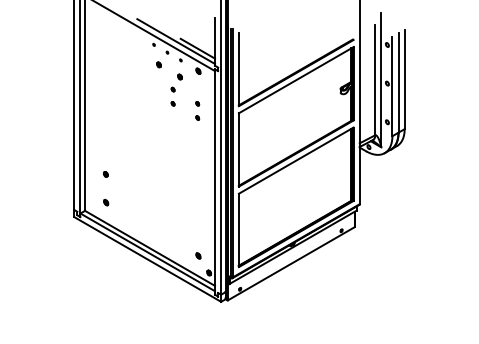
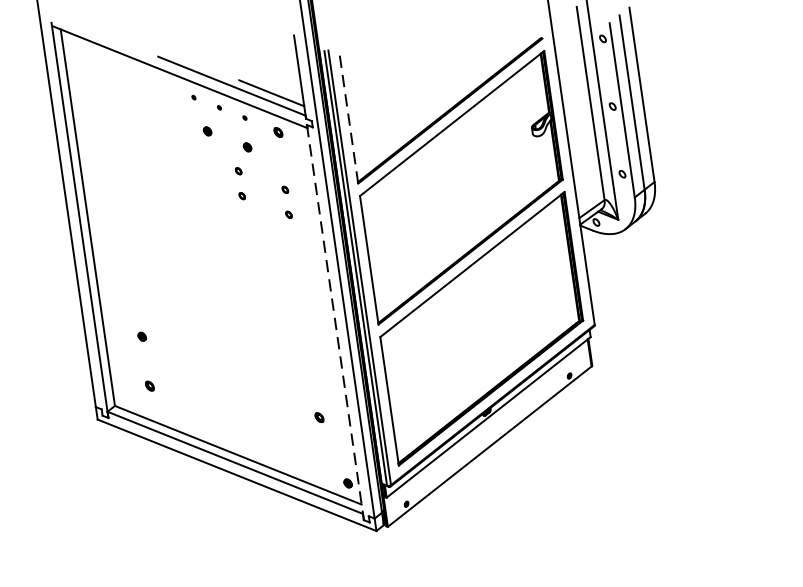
line: (238, 69) -> (348, 119), solid -> dashed
line: (215, 182) -> (336, 323), solid -> dashed
part: (198, 255) -> (319, 416), moved

